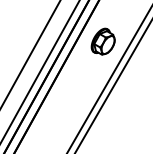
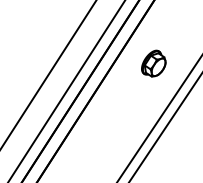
part: (102, 41) -> (152, 63), size x0.7

